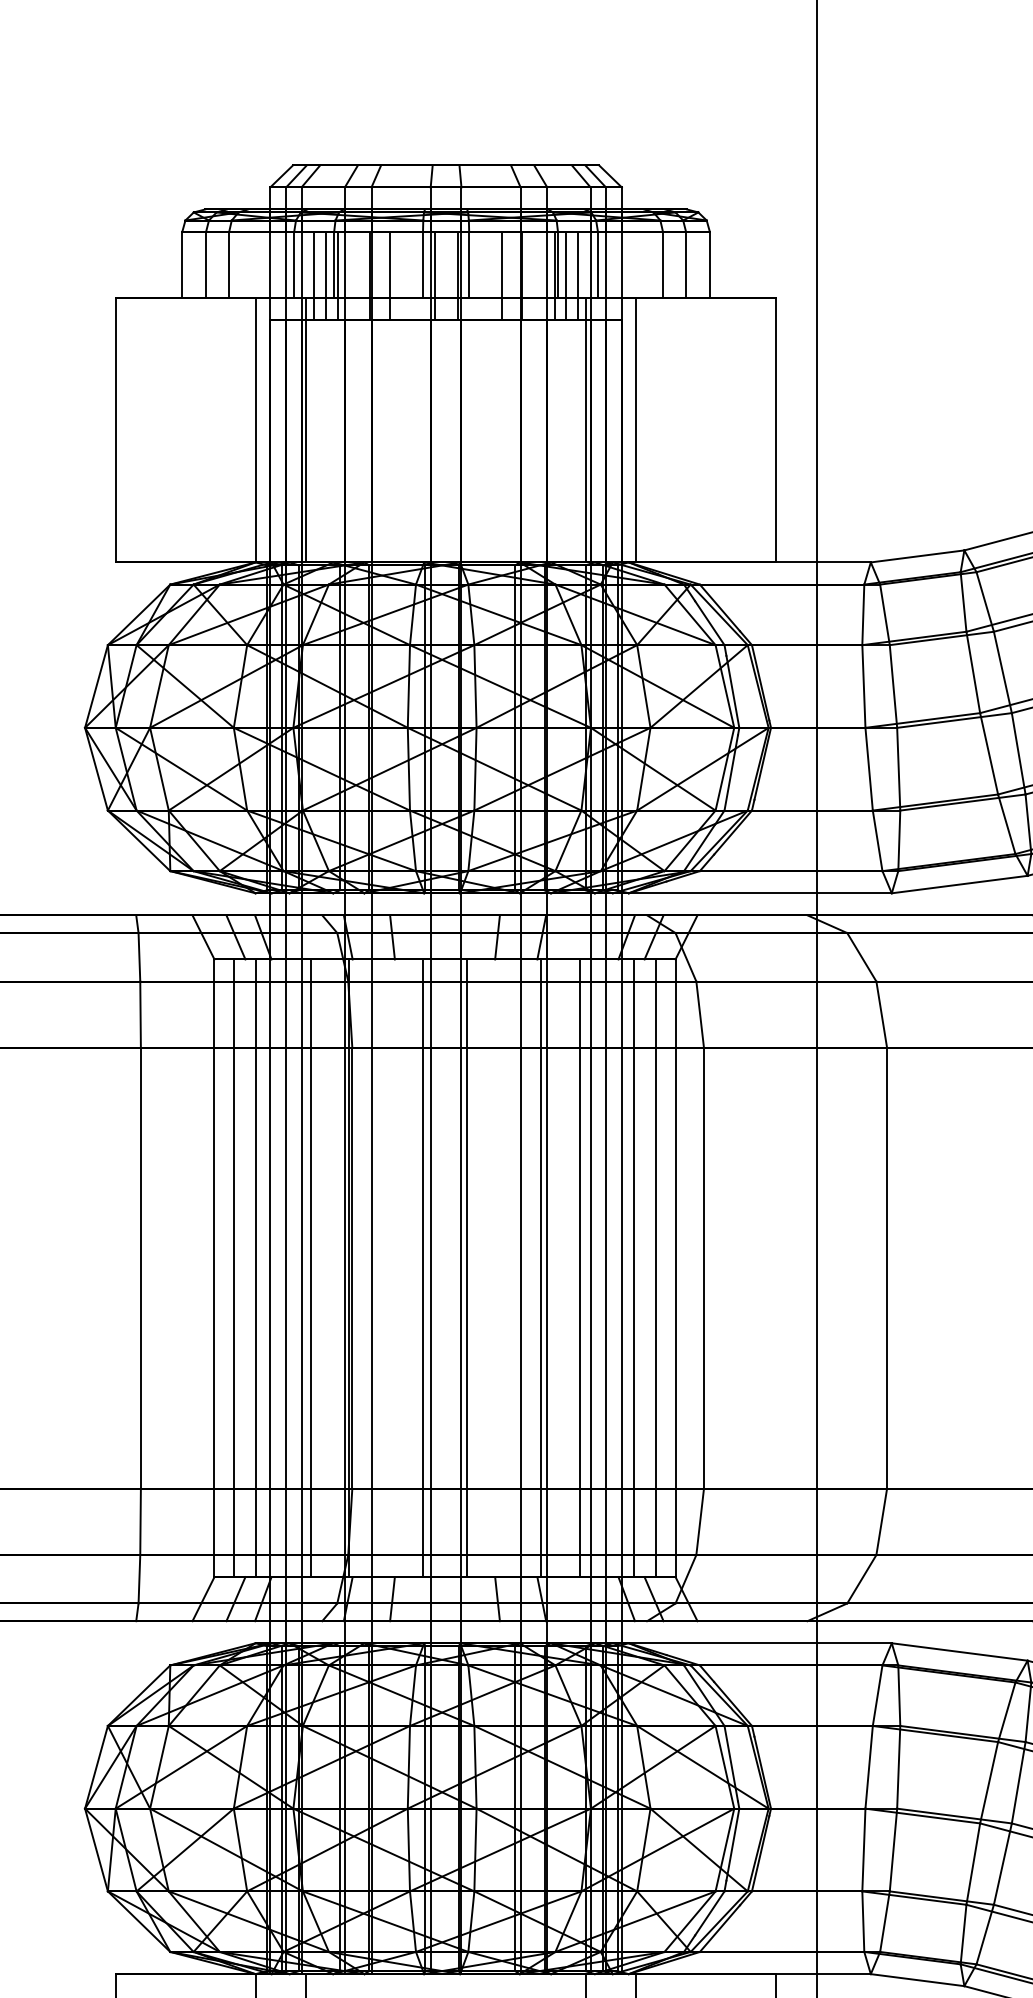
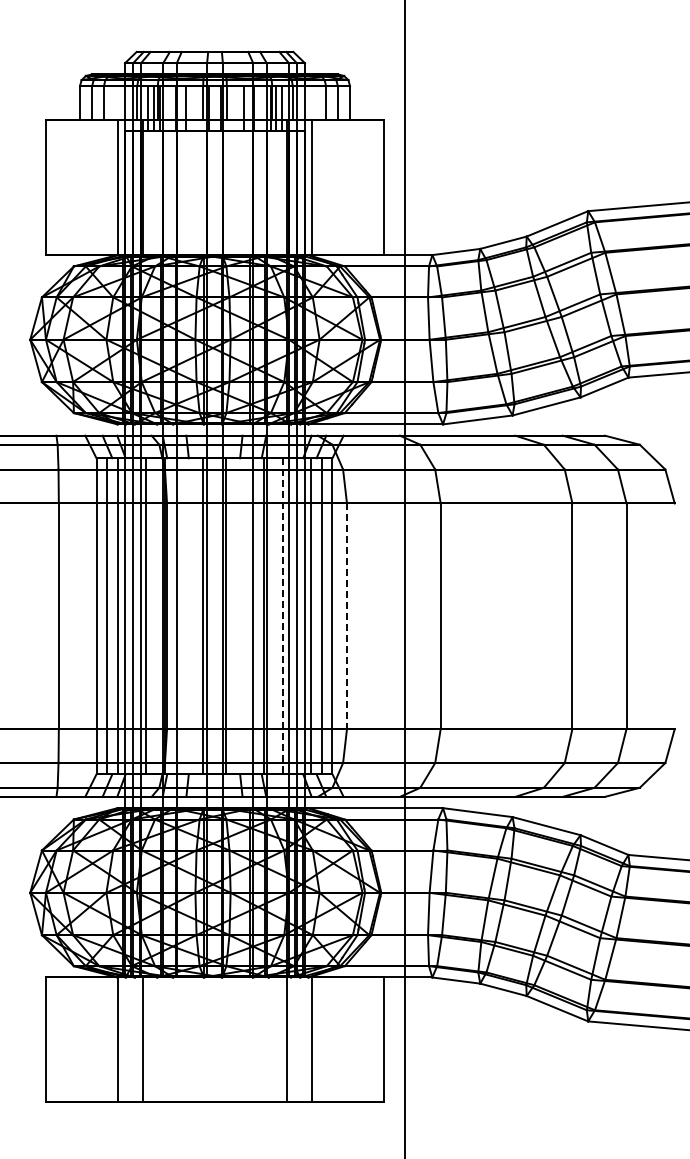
line: (579, 1268) -> (283, 616), solid -> dashed
line: (703, 1268) -> (346, 616), solid -> dashed

